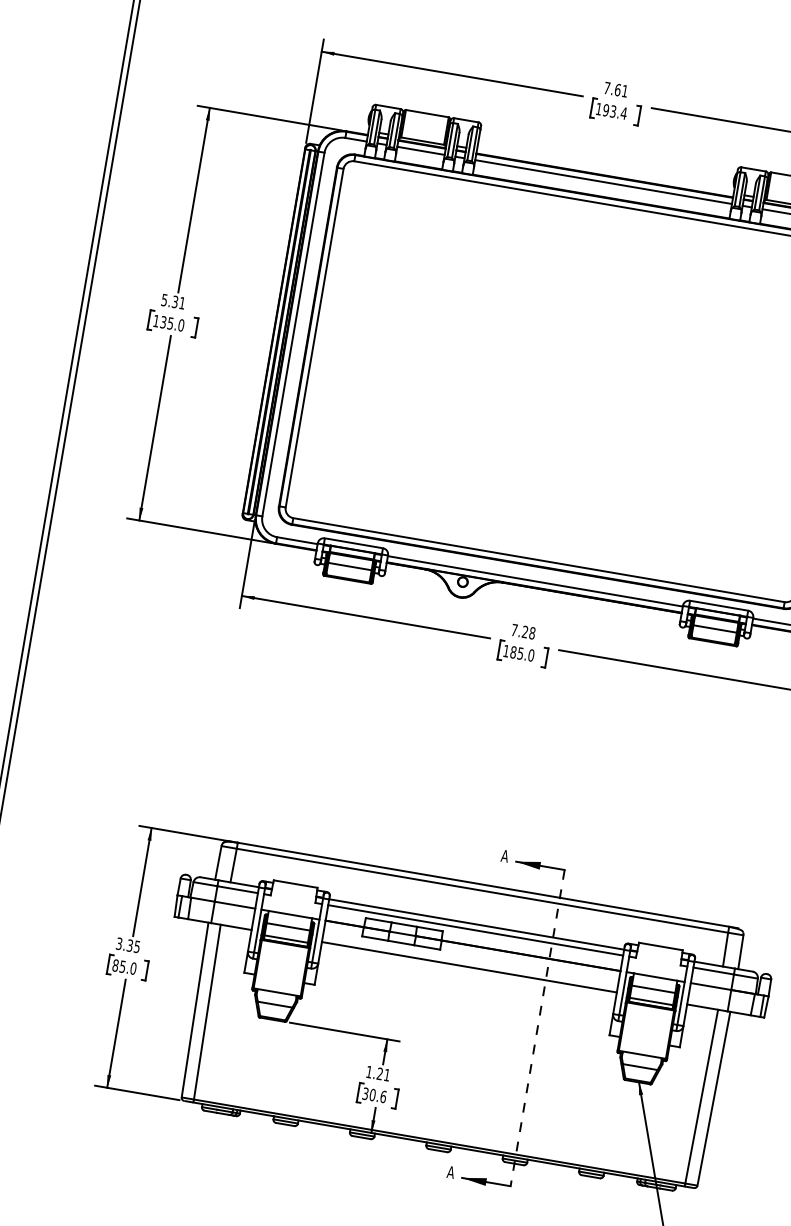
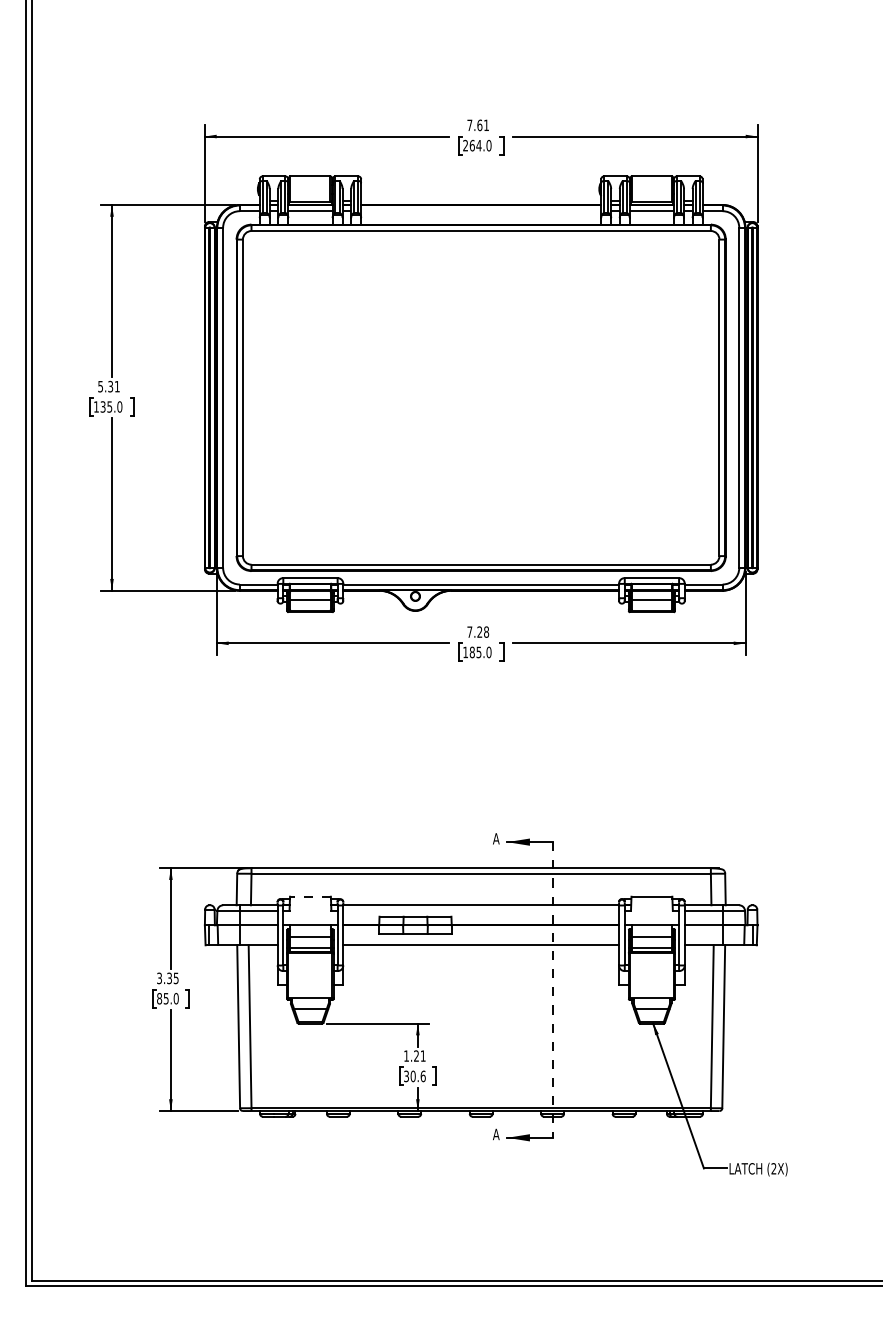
text: (611, 111) -> (477, 145), 193.4 -> 264.0
line: (603, 182) -> (481, 211), removed
line: (294, 883) -> (309, 896), solid -> dashed
line: (476, 930) -> (481, 910), removed

